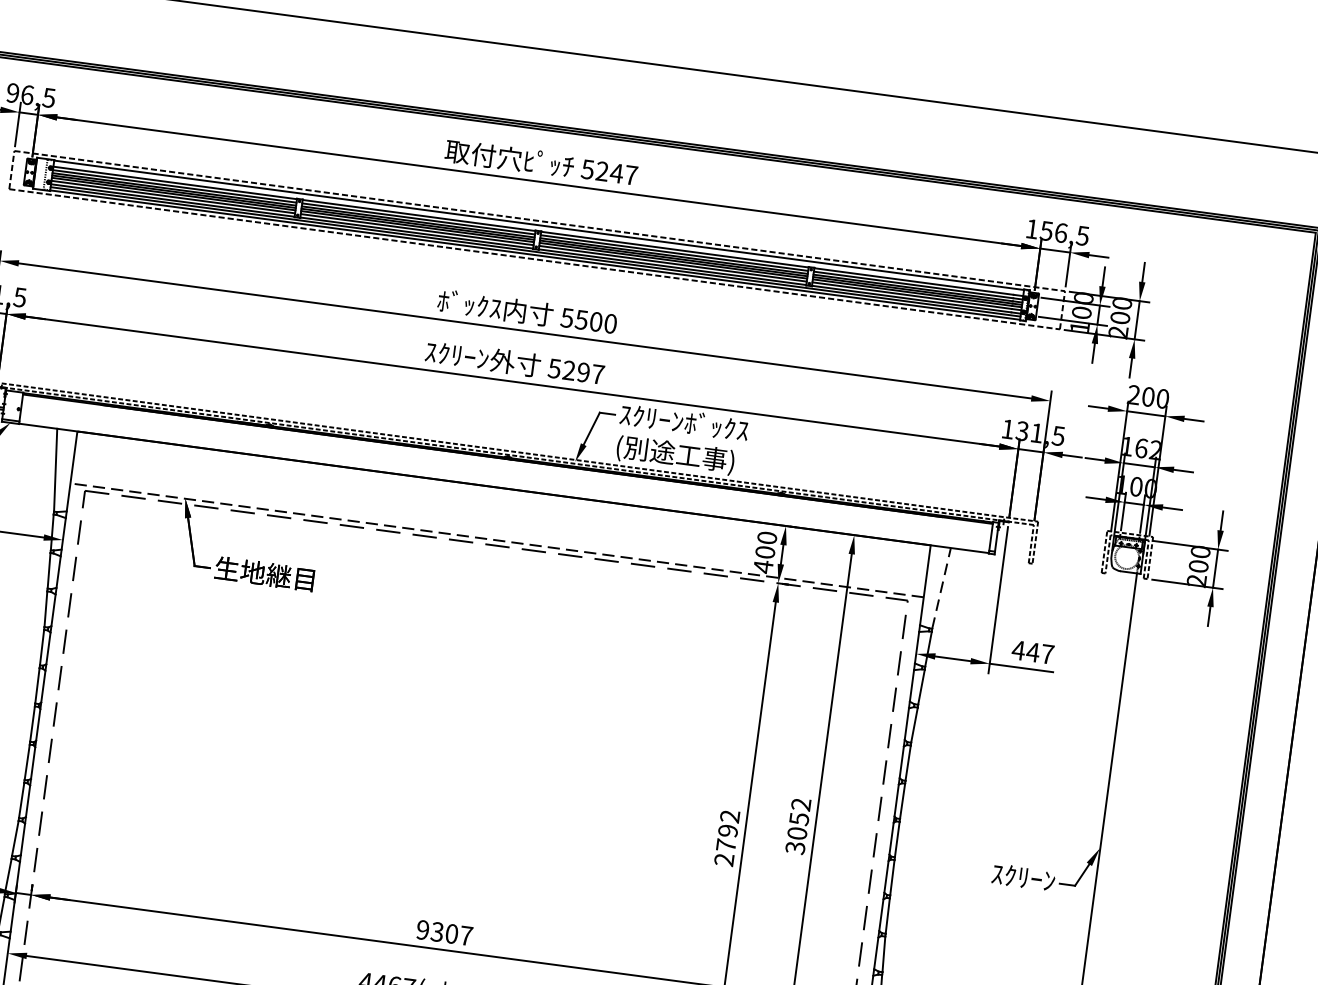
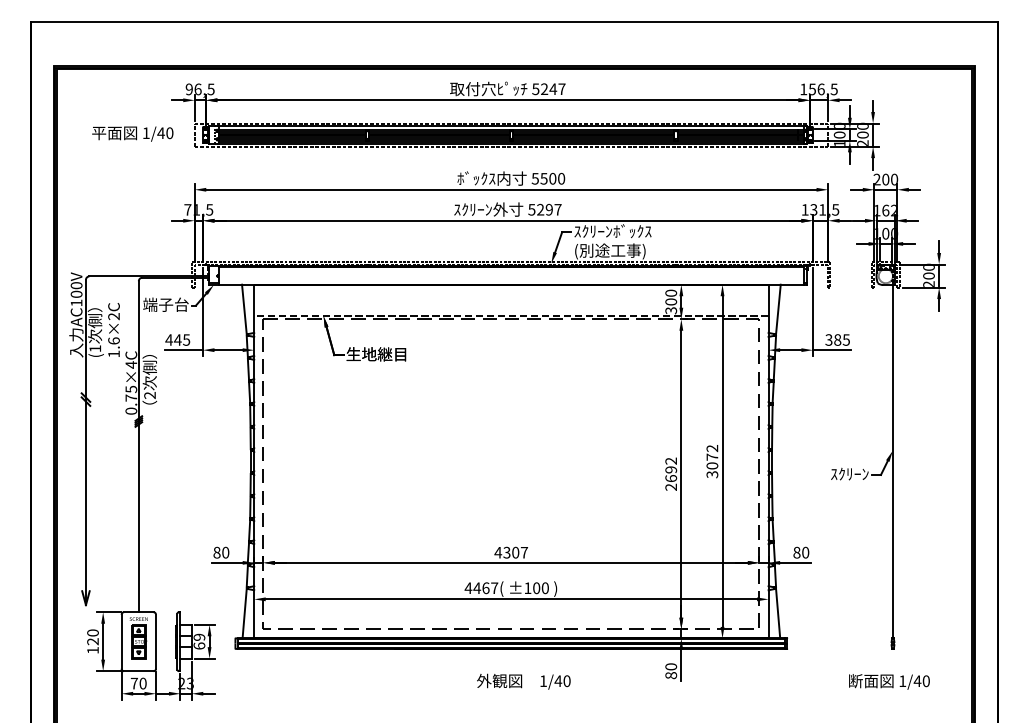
text: (763, 566) -> (671, 310), 400 -> 300
line: (941, 588) -> (778, 309), dashed -> solid
text: (1032, 651) -> (837, 339), 447 -> 385
text: (799, 817) -> (712, 456), 3052 -> 3072
text: (726, 845) -> (671, 478), 2792 -> 2692
text: (423, 929) -> (498, 552), 9307 -> 4307

